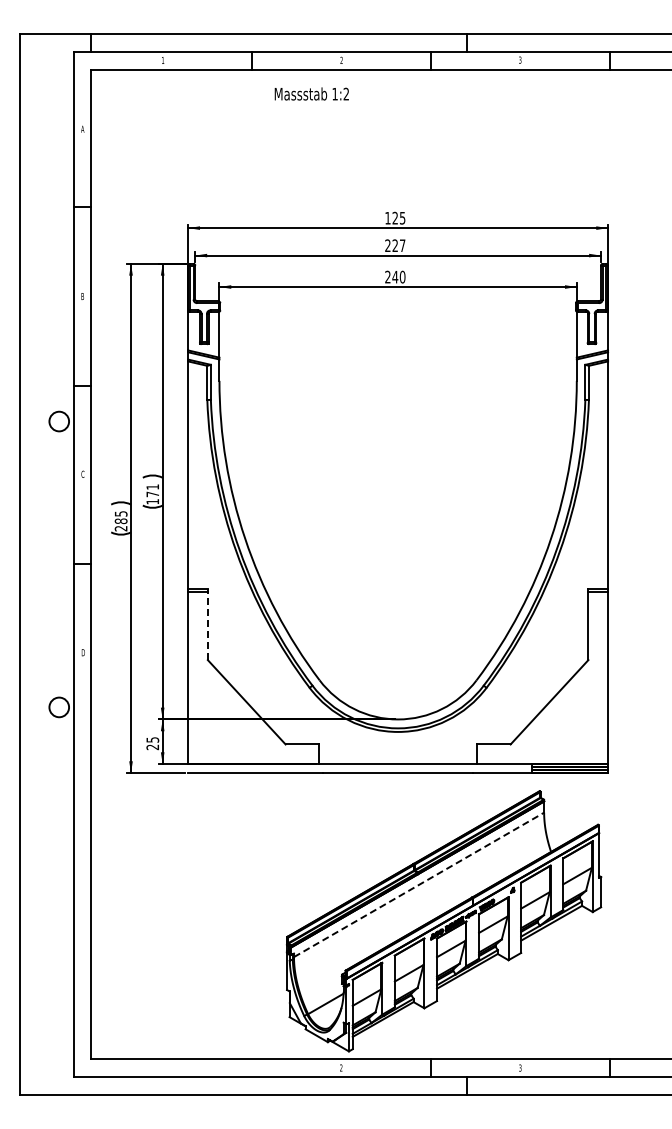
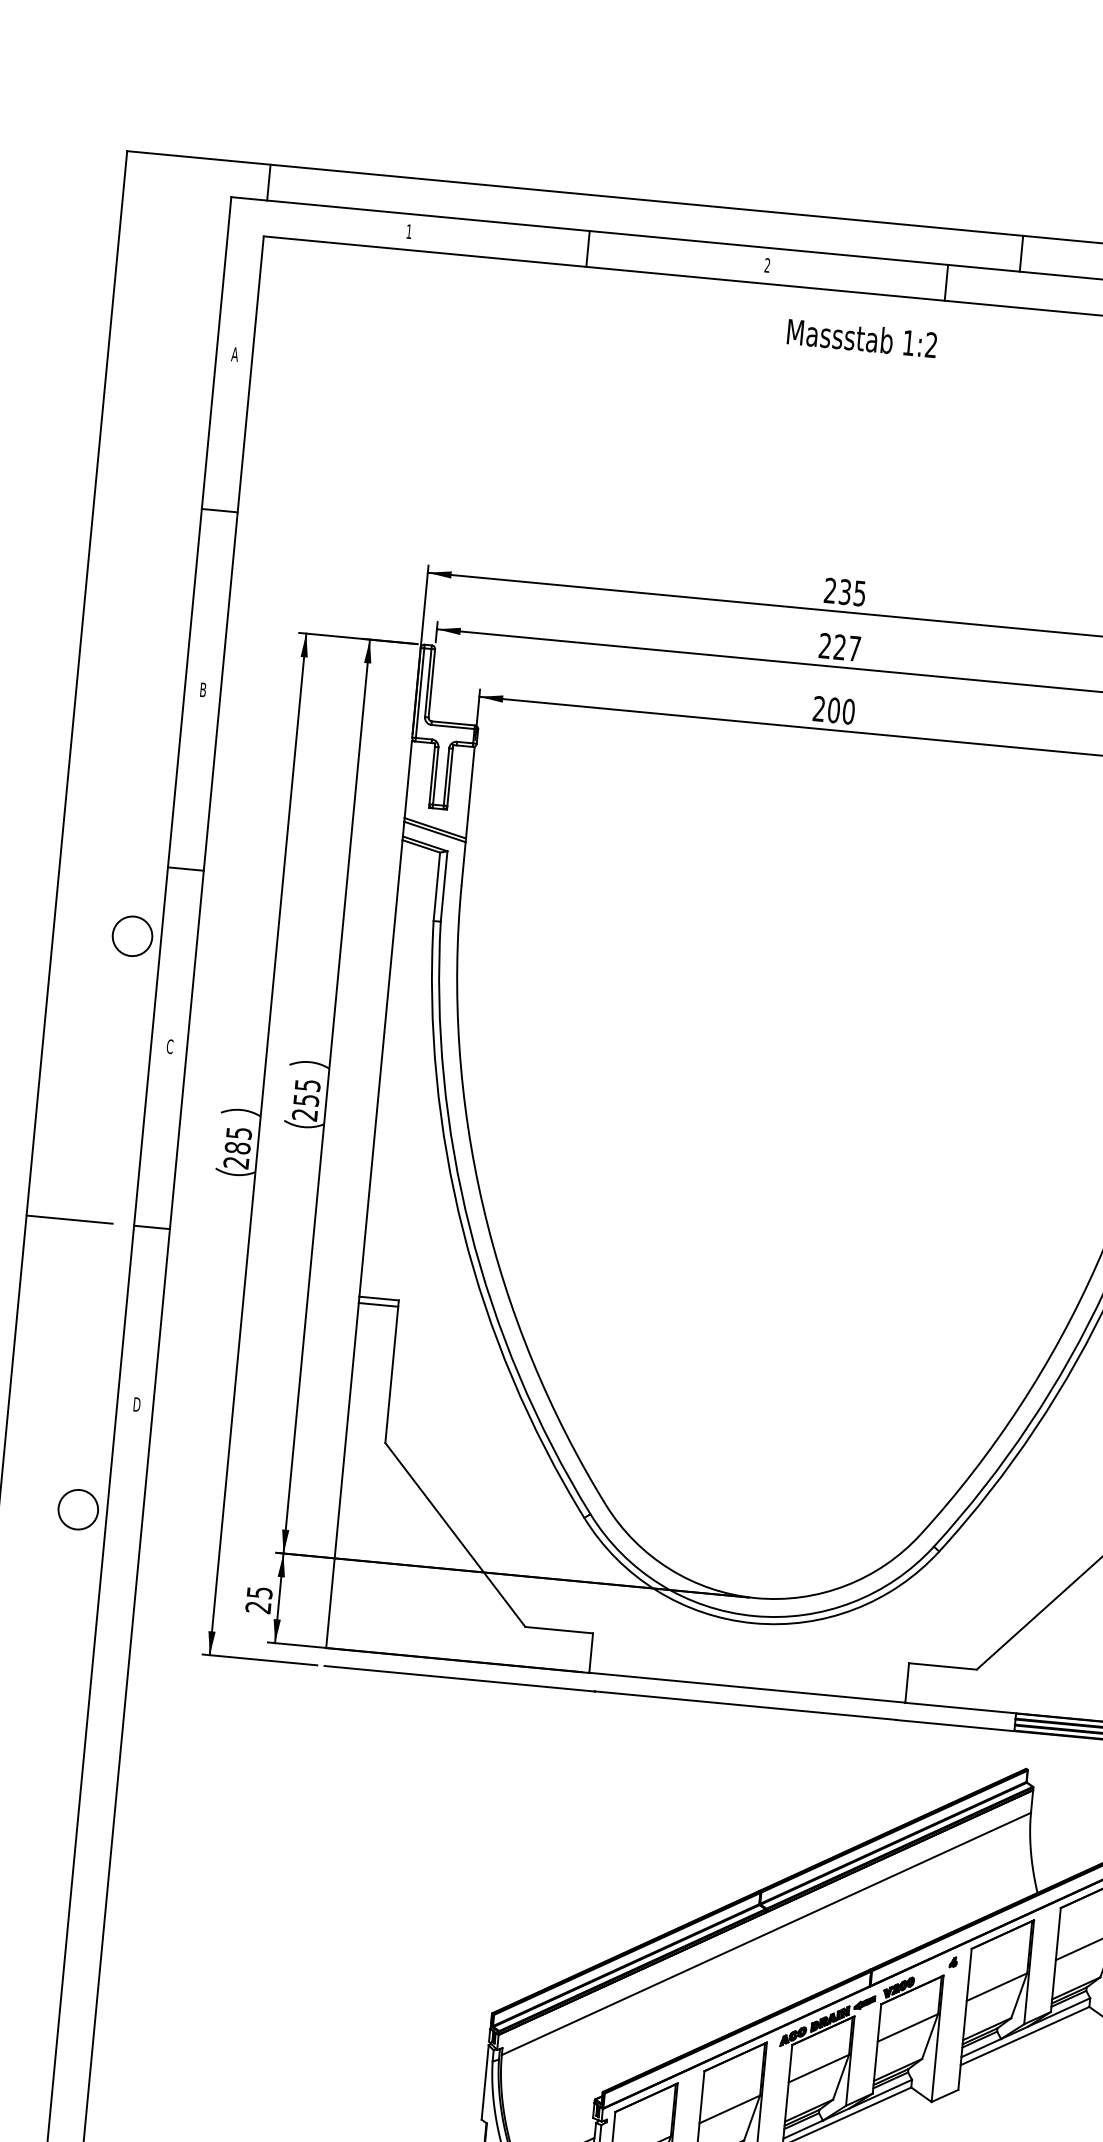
text: (311, 93) -> (861, 337), moved
text: (391, 217) -> (837, 589), 125 -> 235
text: (395, 276) -> (834, 709), 240 -> 200
text: (152, 494) -> (305, 1100), 171 -> 255
line: (40, 564) -> (67, 1219), added
line: (207, 624) -> (391, 1371), dashed -> solid
line: (419, 884) -> (767, 1933), dashed -> solid

